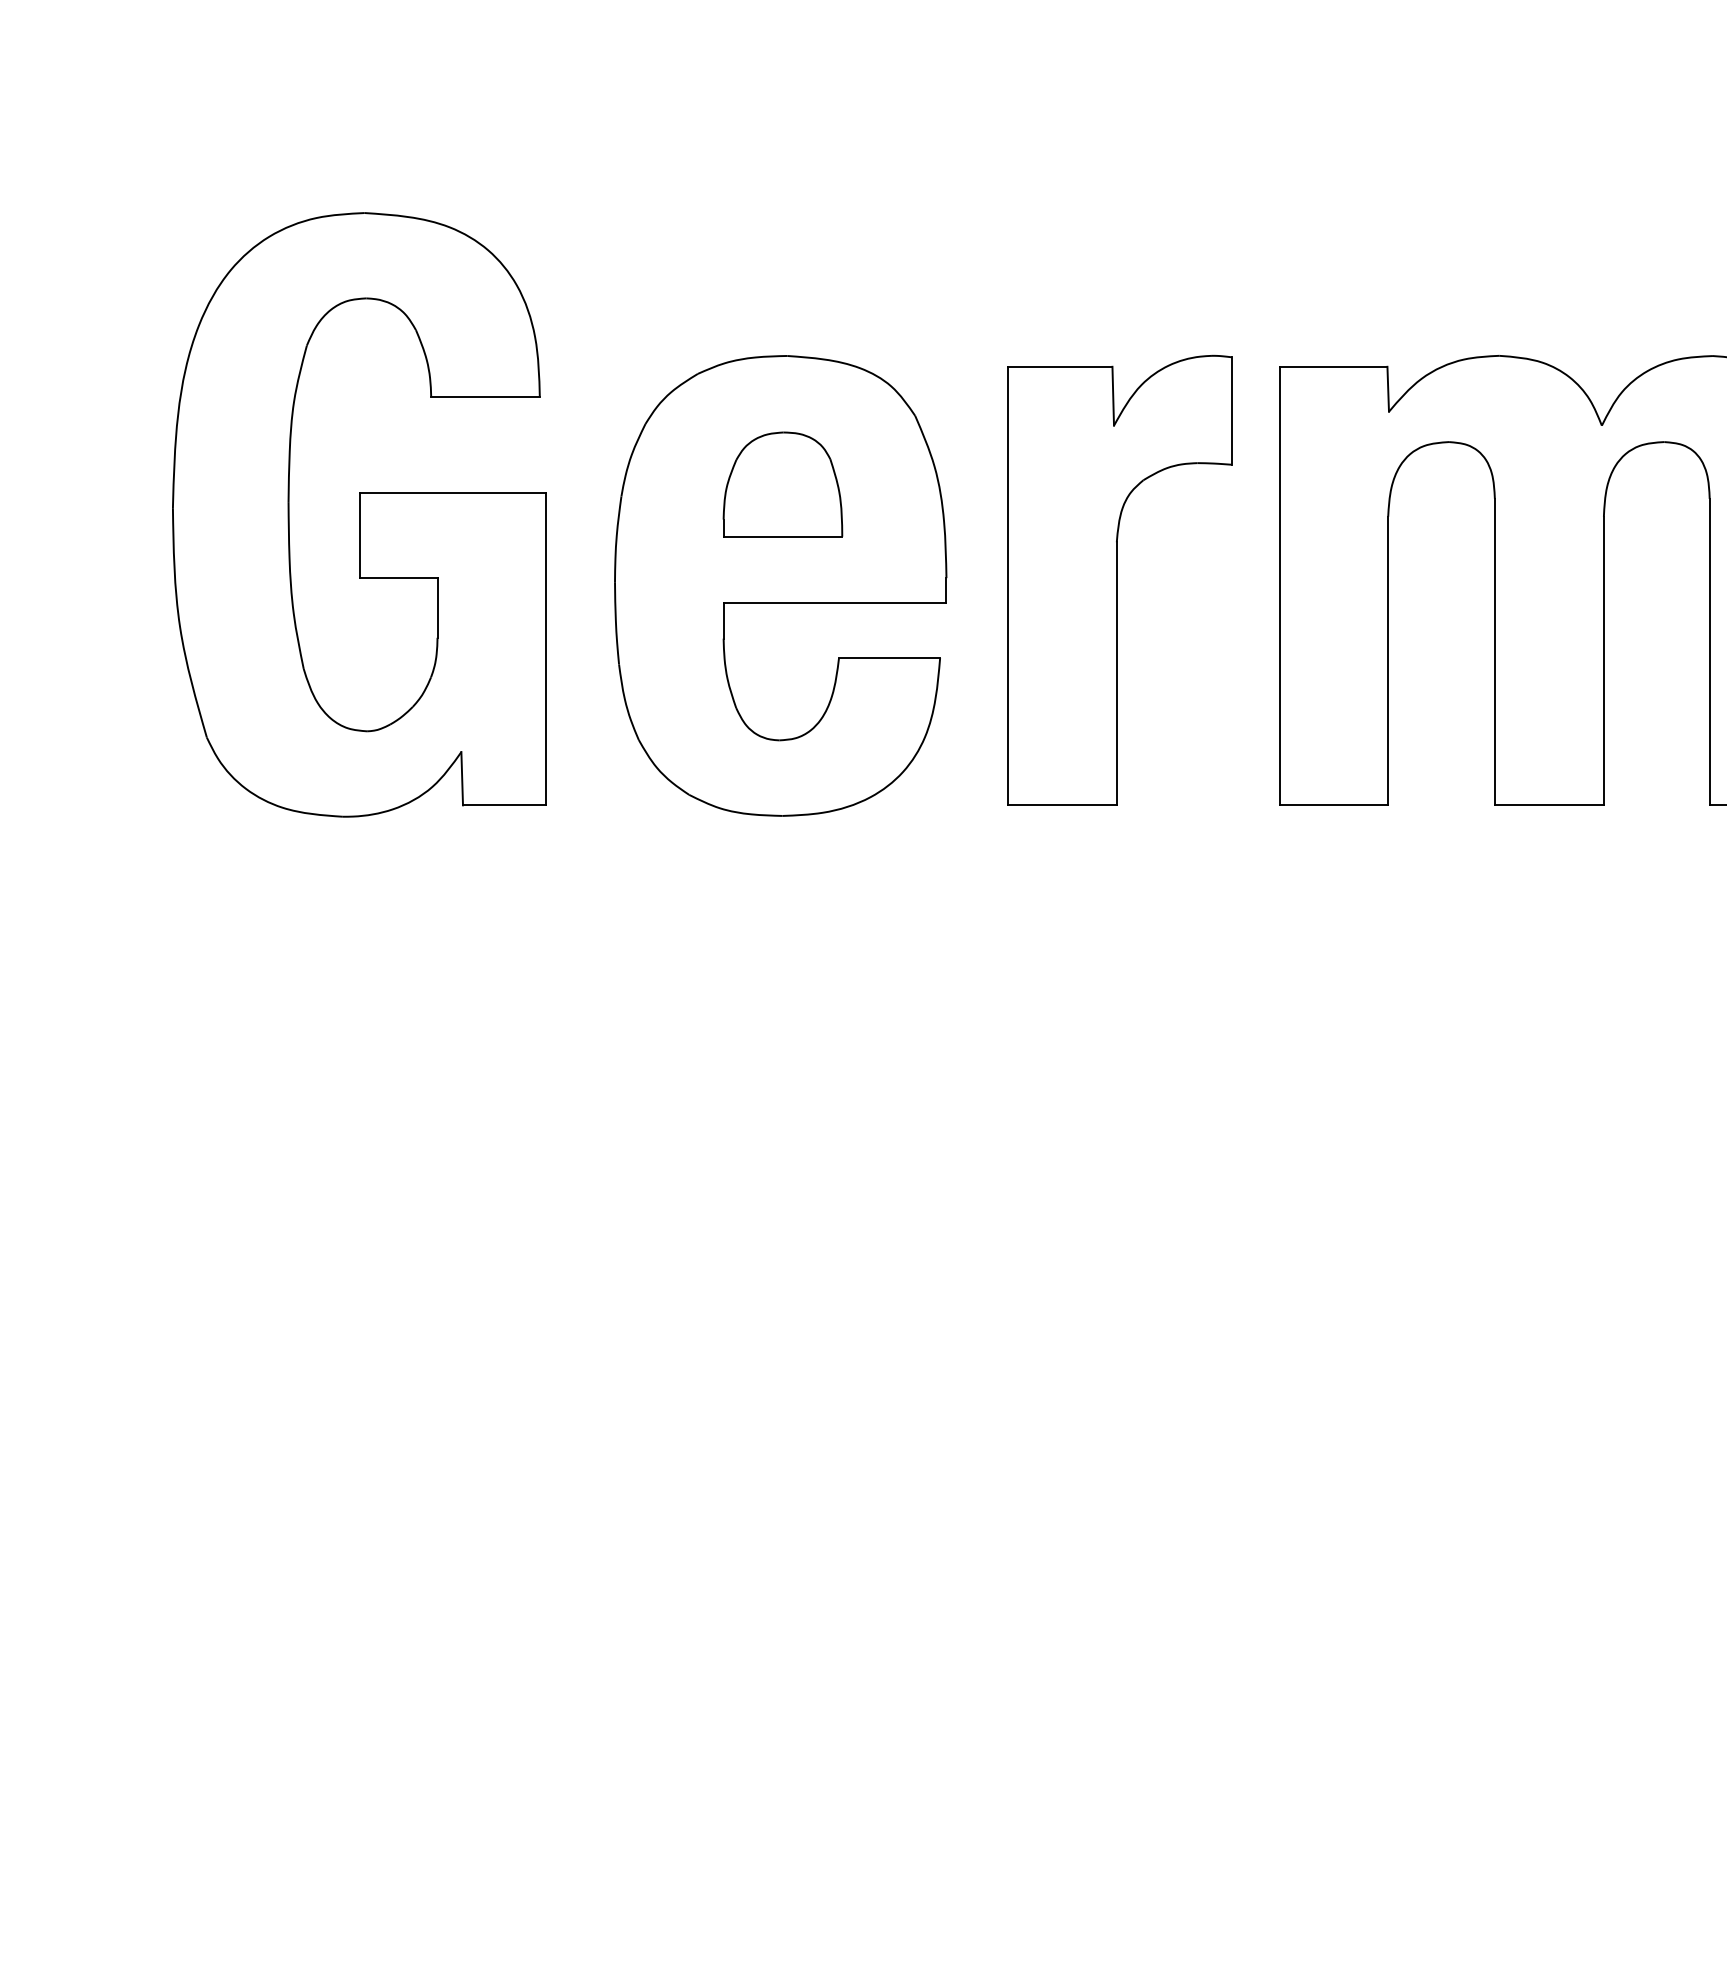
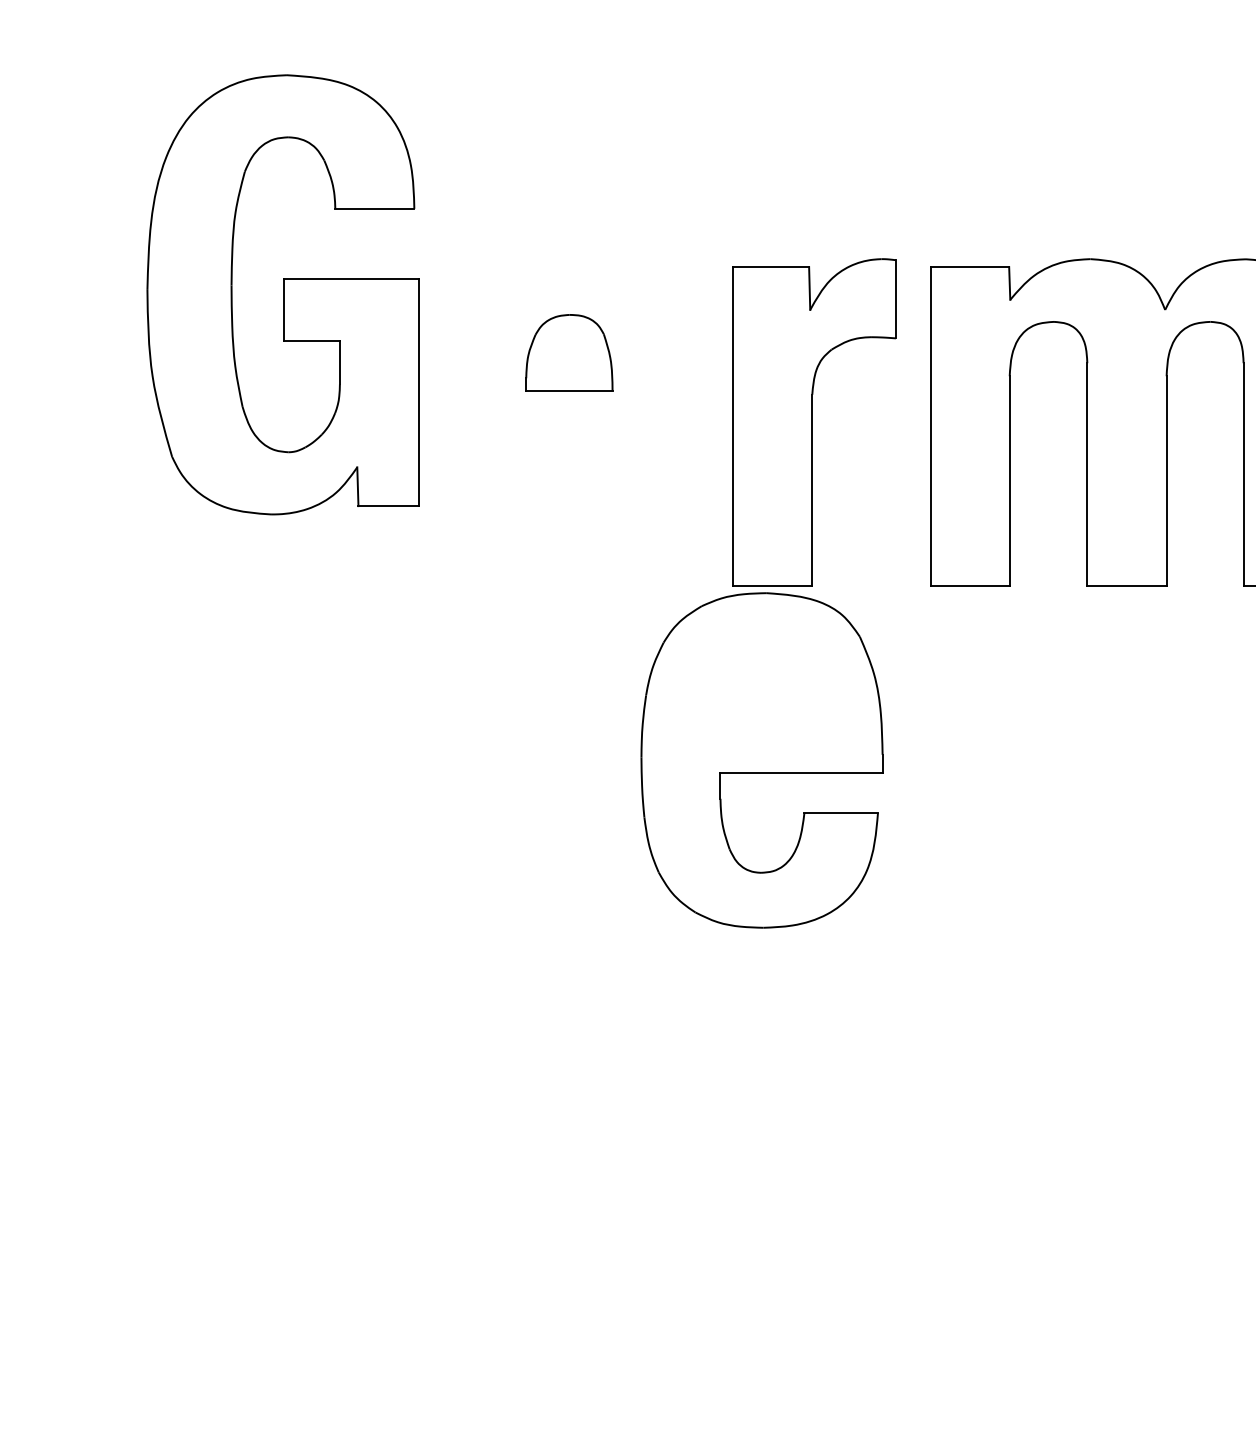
part: (359, 514) -> (283, 294), moved
part: (780, 585) -> (761, 760), moved

